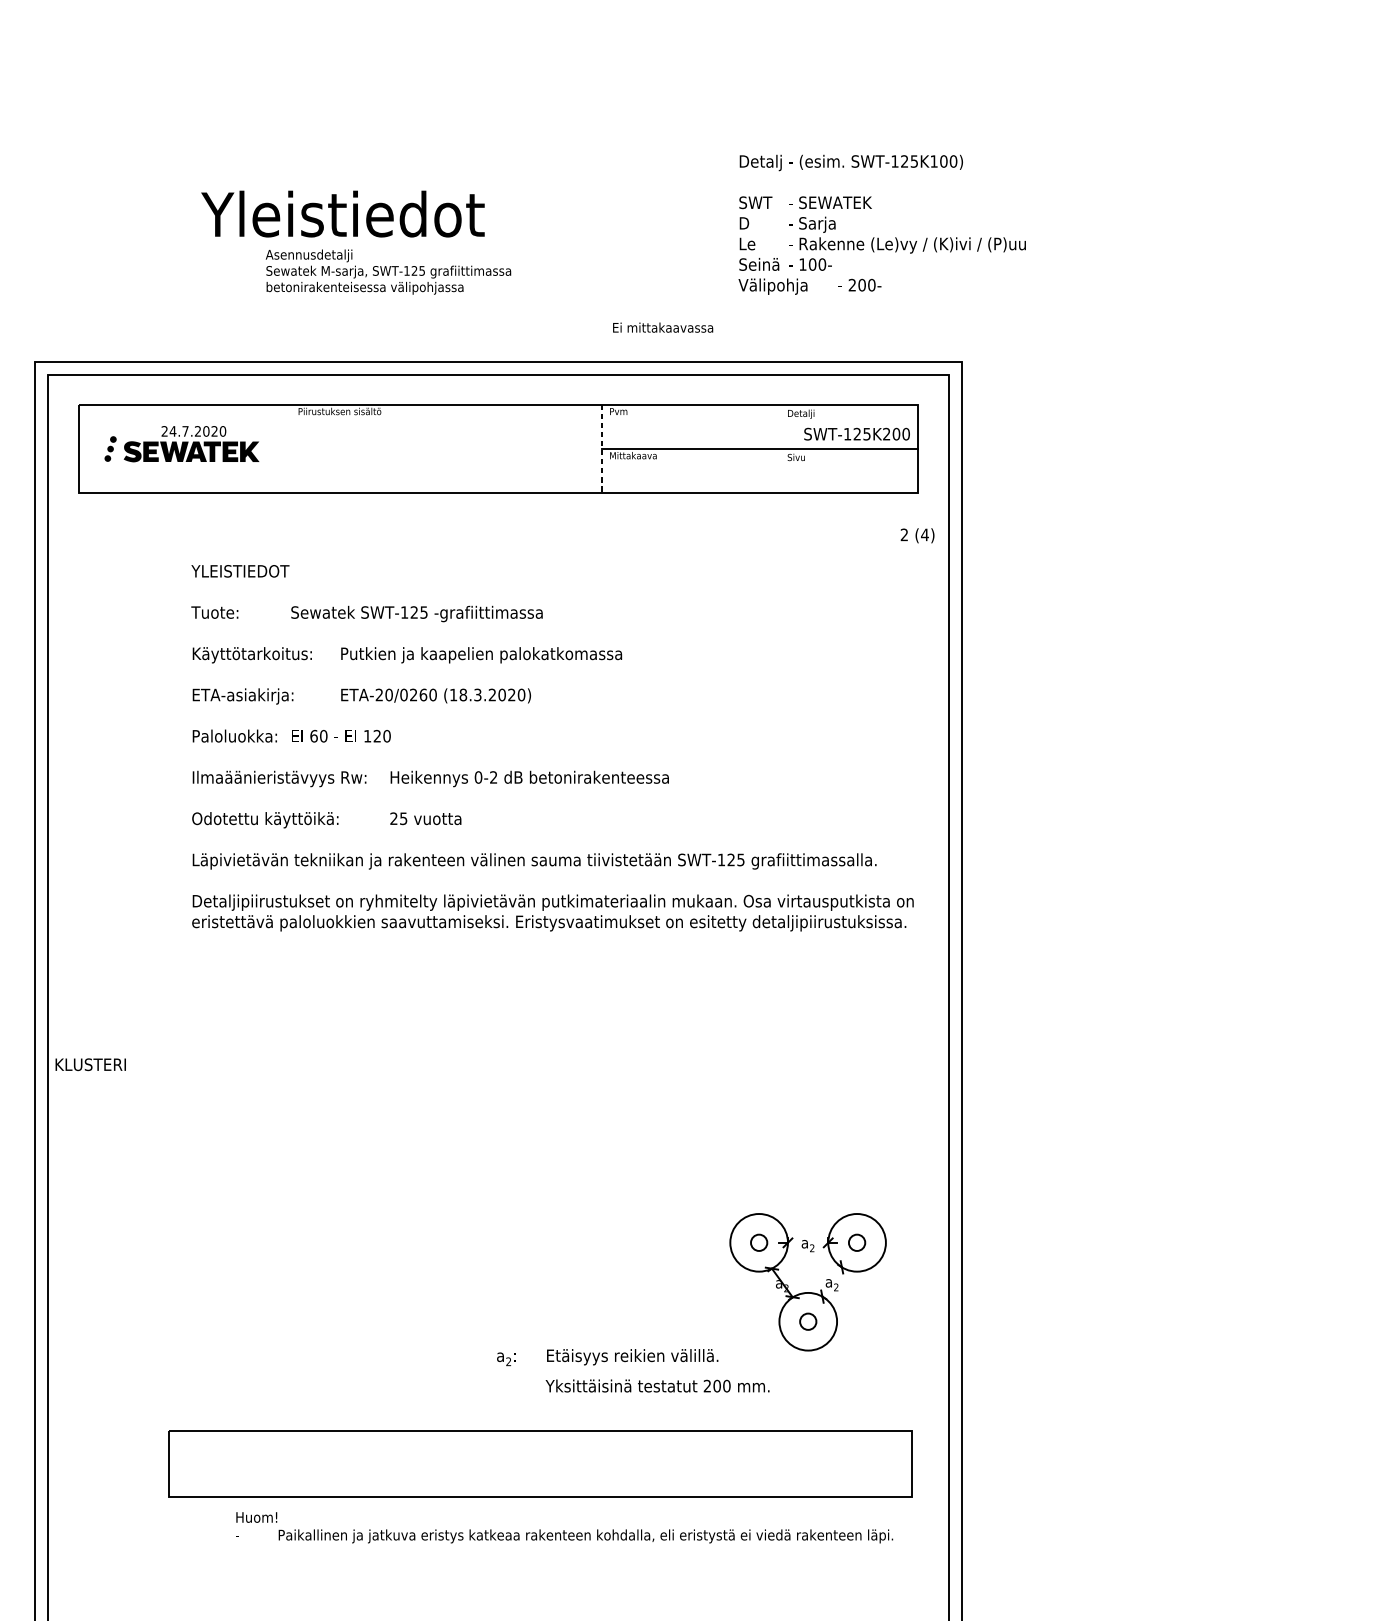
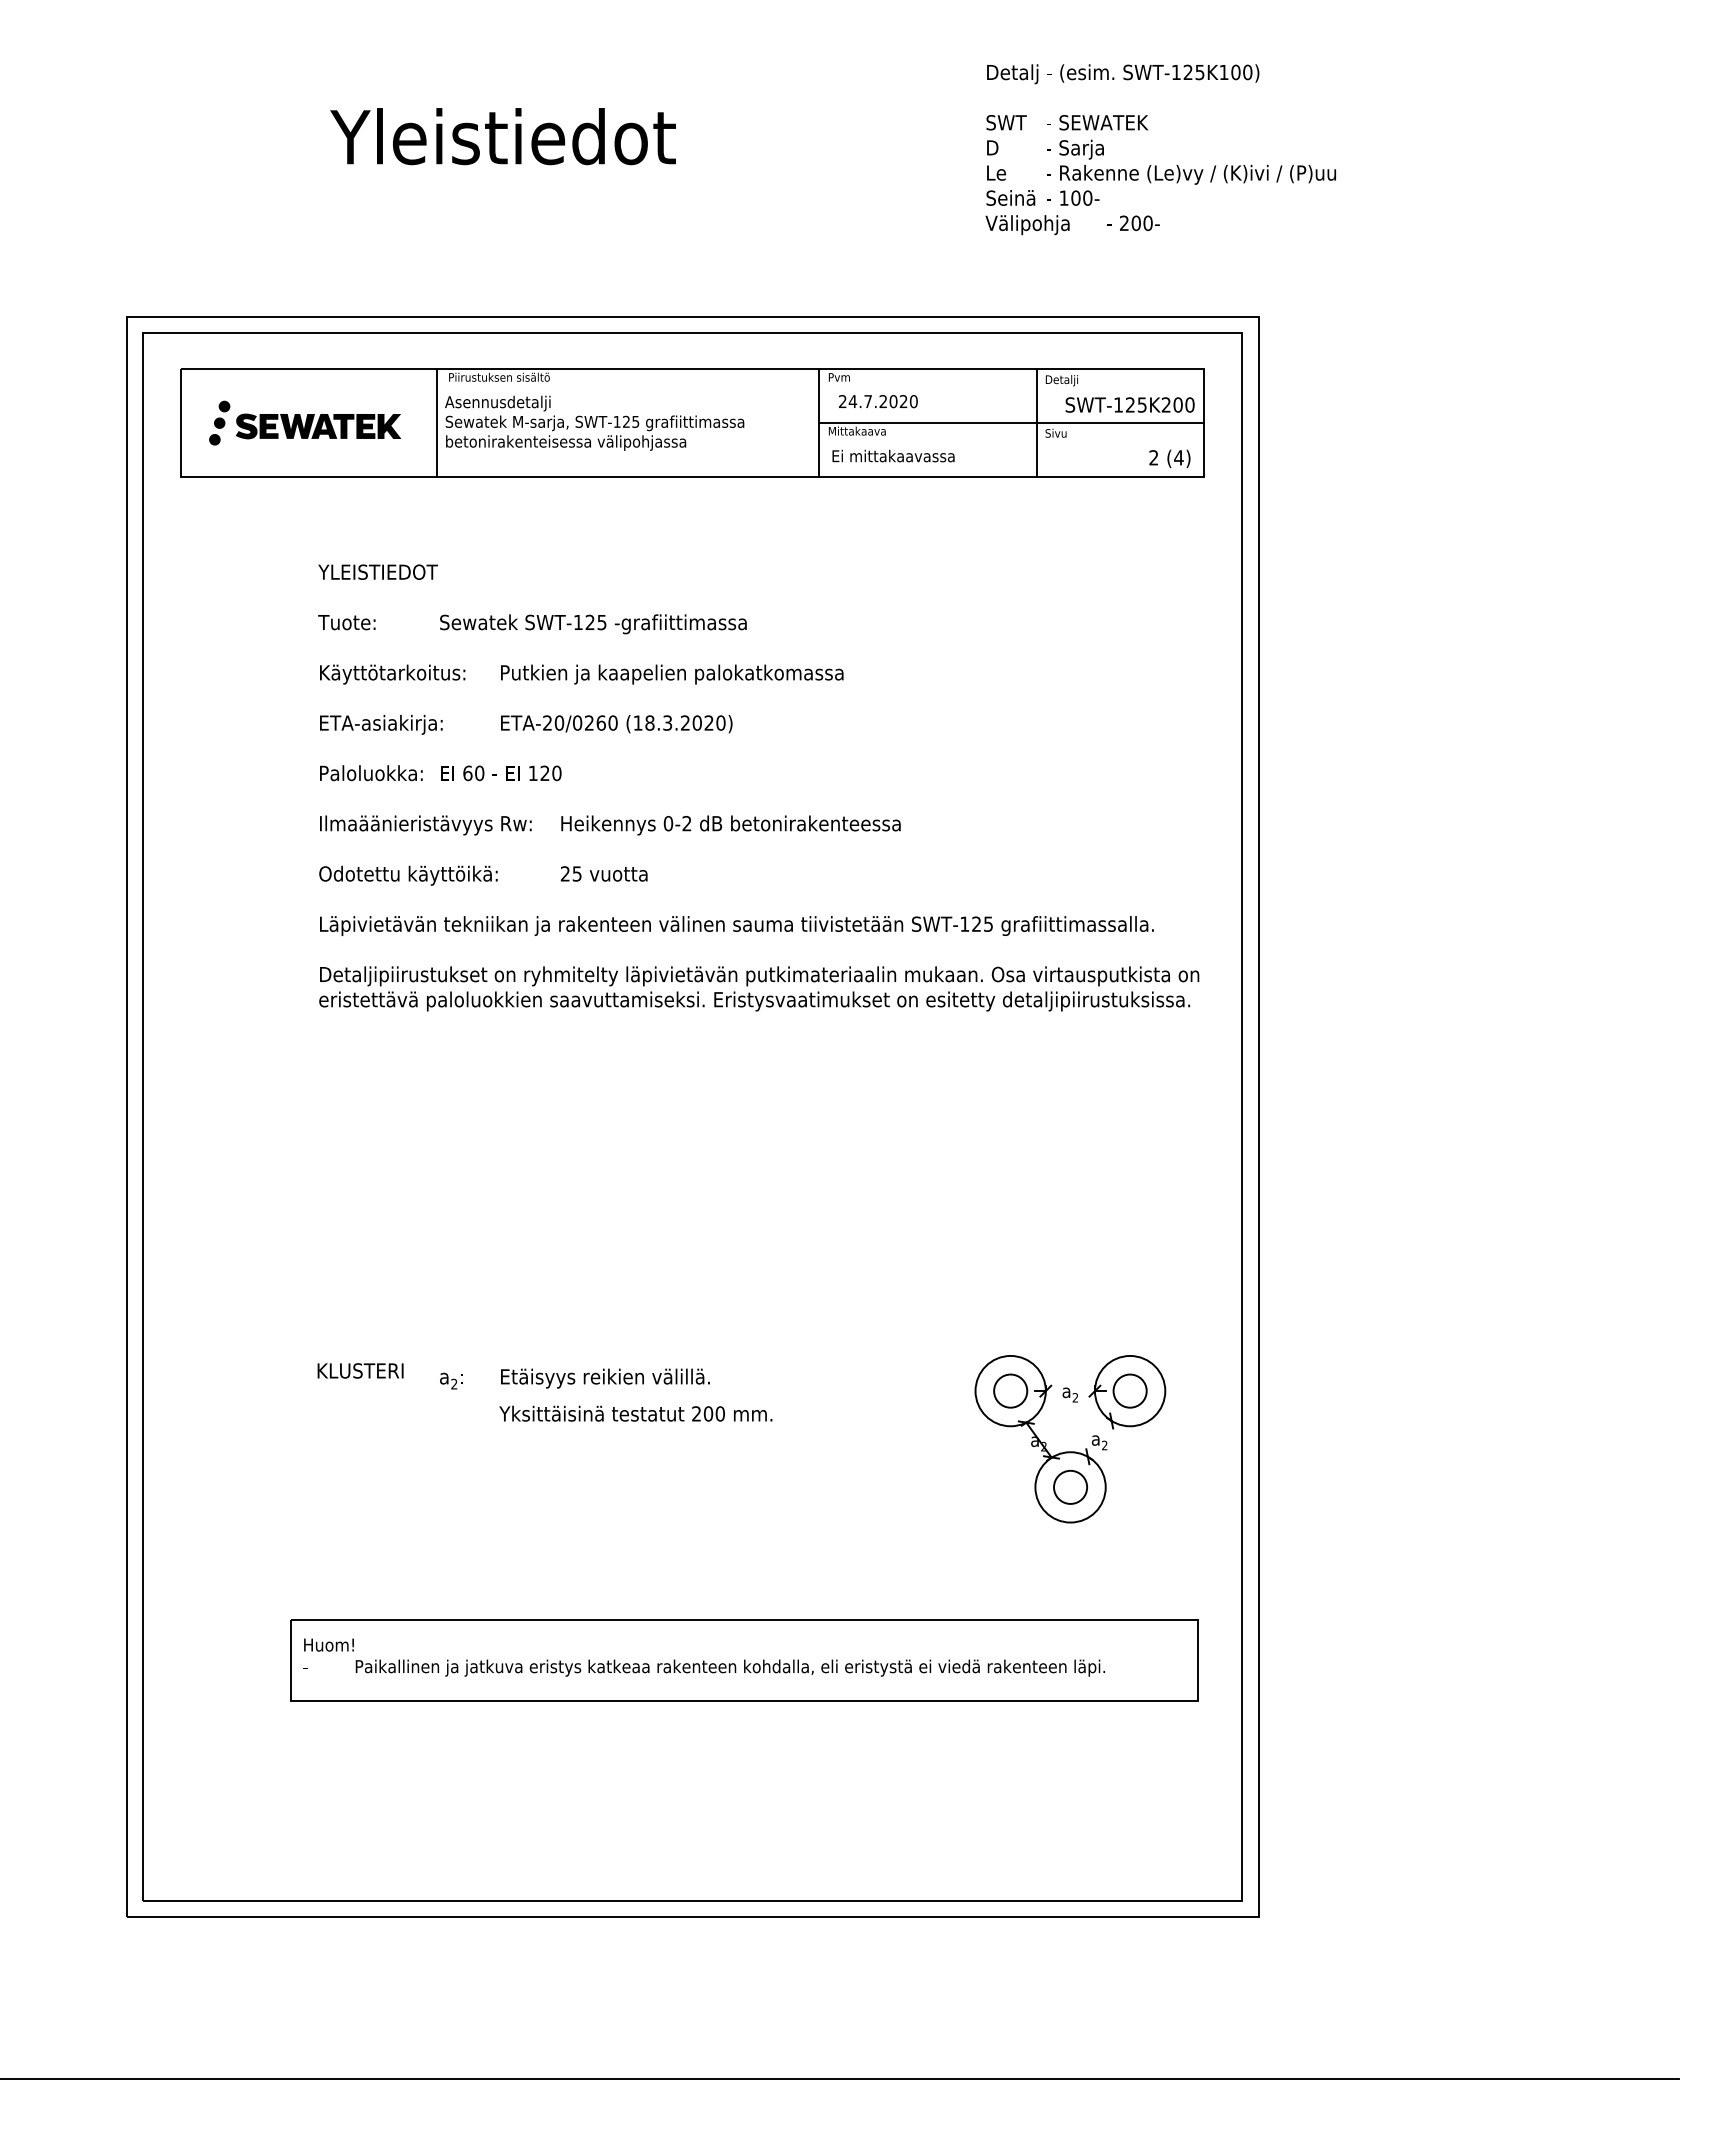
text: (388, 271) -> (594, 422), moved
text: (663, 327) -> (893, 455), moved
text: (194, 431) -> (878, 401), moved
part: (110, 448) -> (219, 422), size x1.43
line: (288, 448) -> (436, 422), added
line: (601, 448) -> (818, 422), dashed -> solid
line: (780, 448) -> (1036, 422), added
text: (917, 535) -> (1169, 458), moved
text: (90, 1064) -> (360, 1370), moved
circle: (758, 1242) -> (1010, 1390), size x1.67
circle: (856, 1242) -> (1129, 1390), size x1.67
circle: (808, 1321) -> (1070, 1486), size x1.67
text: (633, 1370) -> (606, 1394), moved
text: (563, 1527) -> (703, 1657), moved

